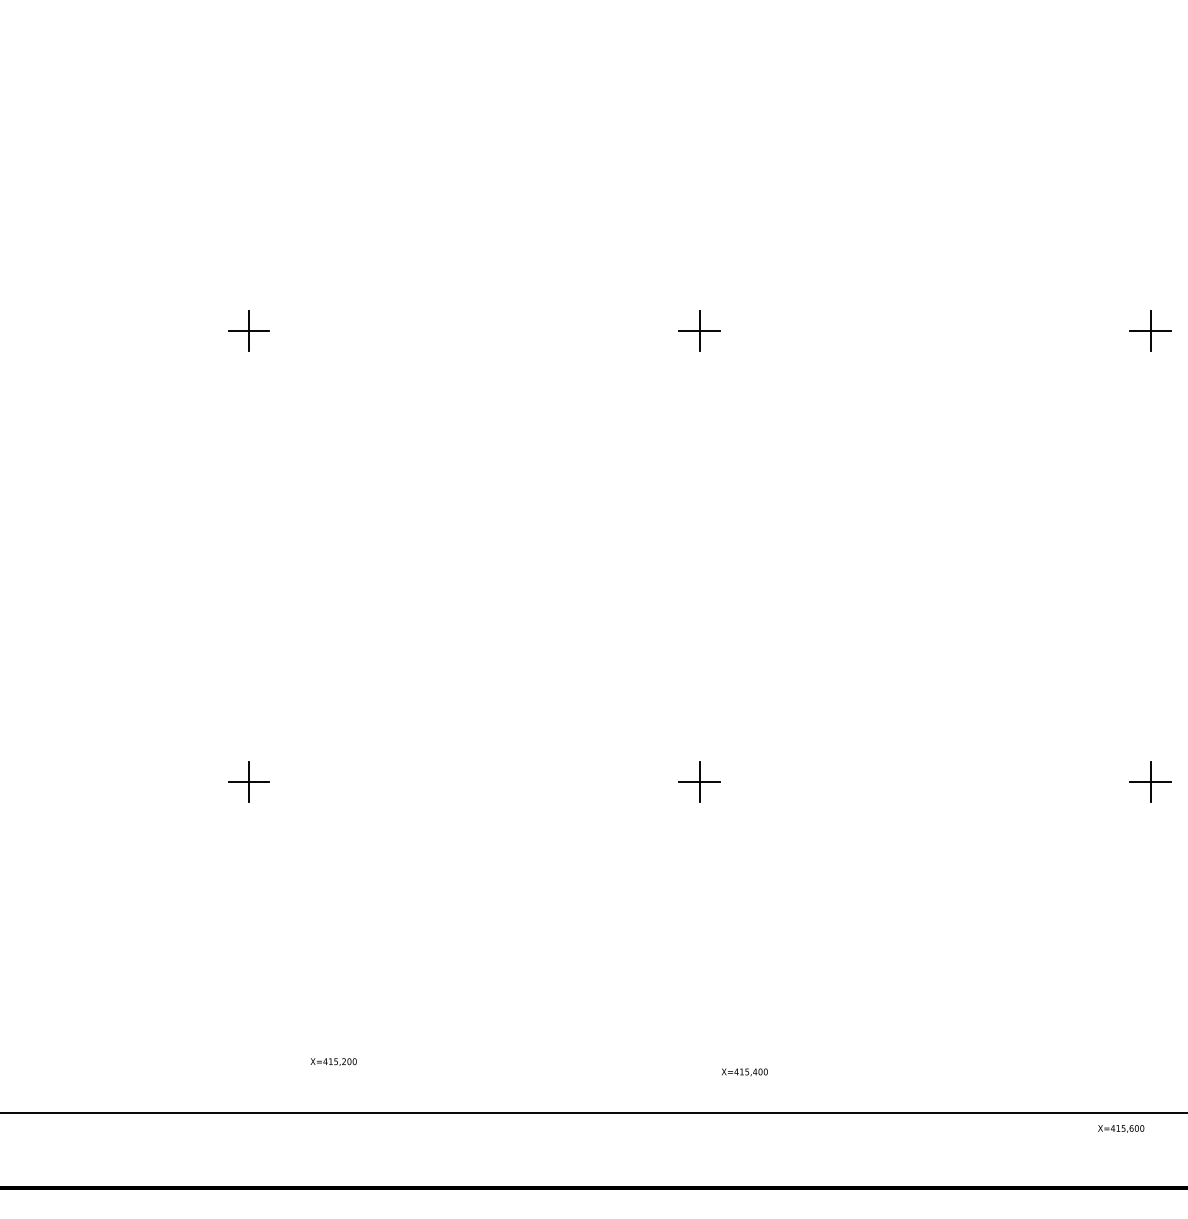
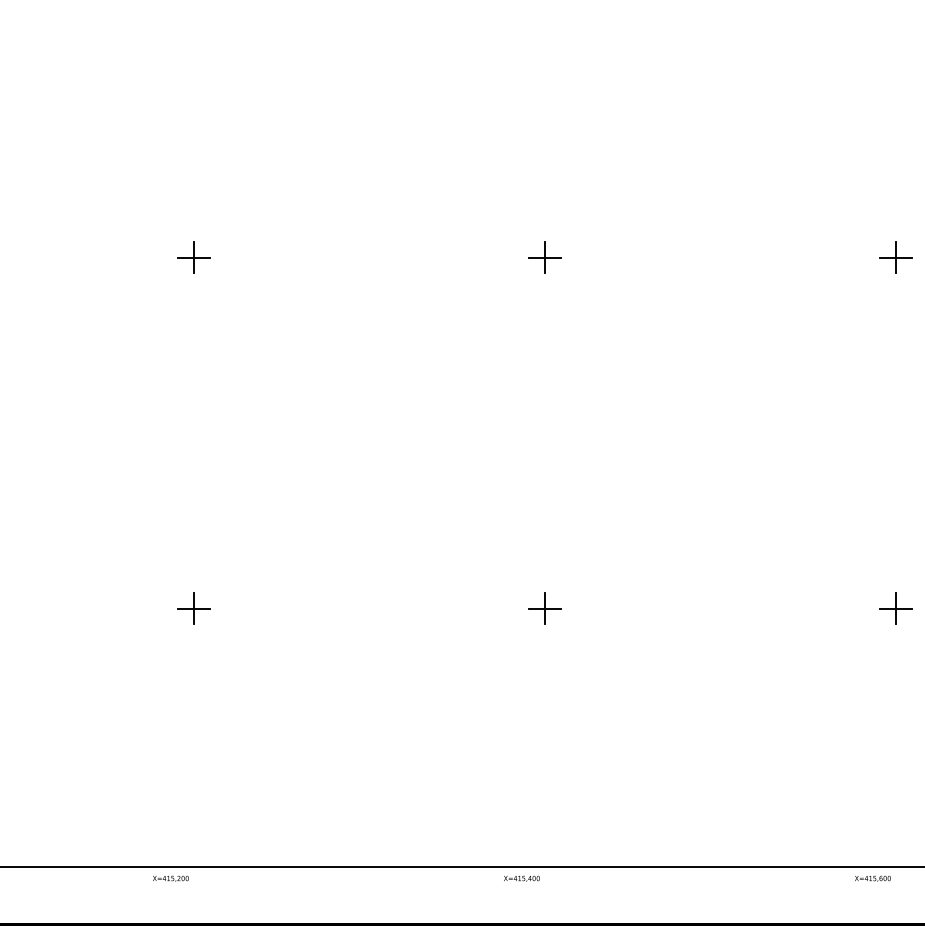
text: (333, 1061) -> (170, 878), moved
text: (744, 1071) -> (521, 878), moved

